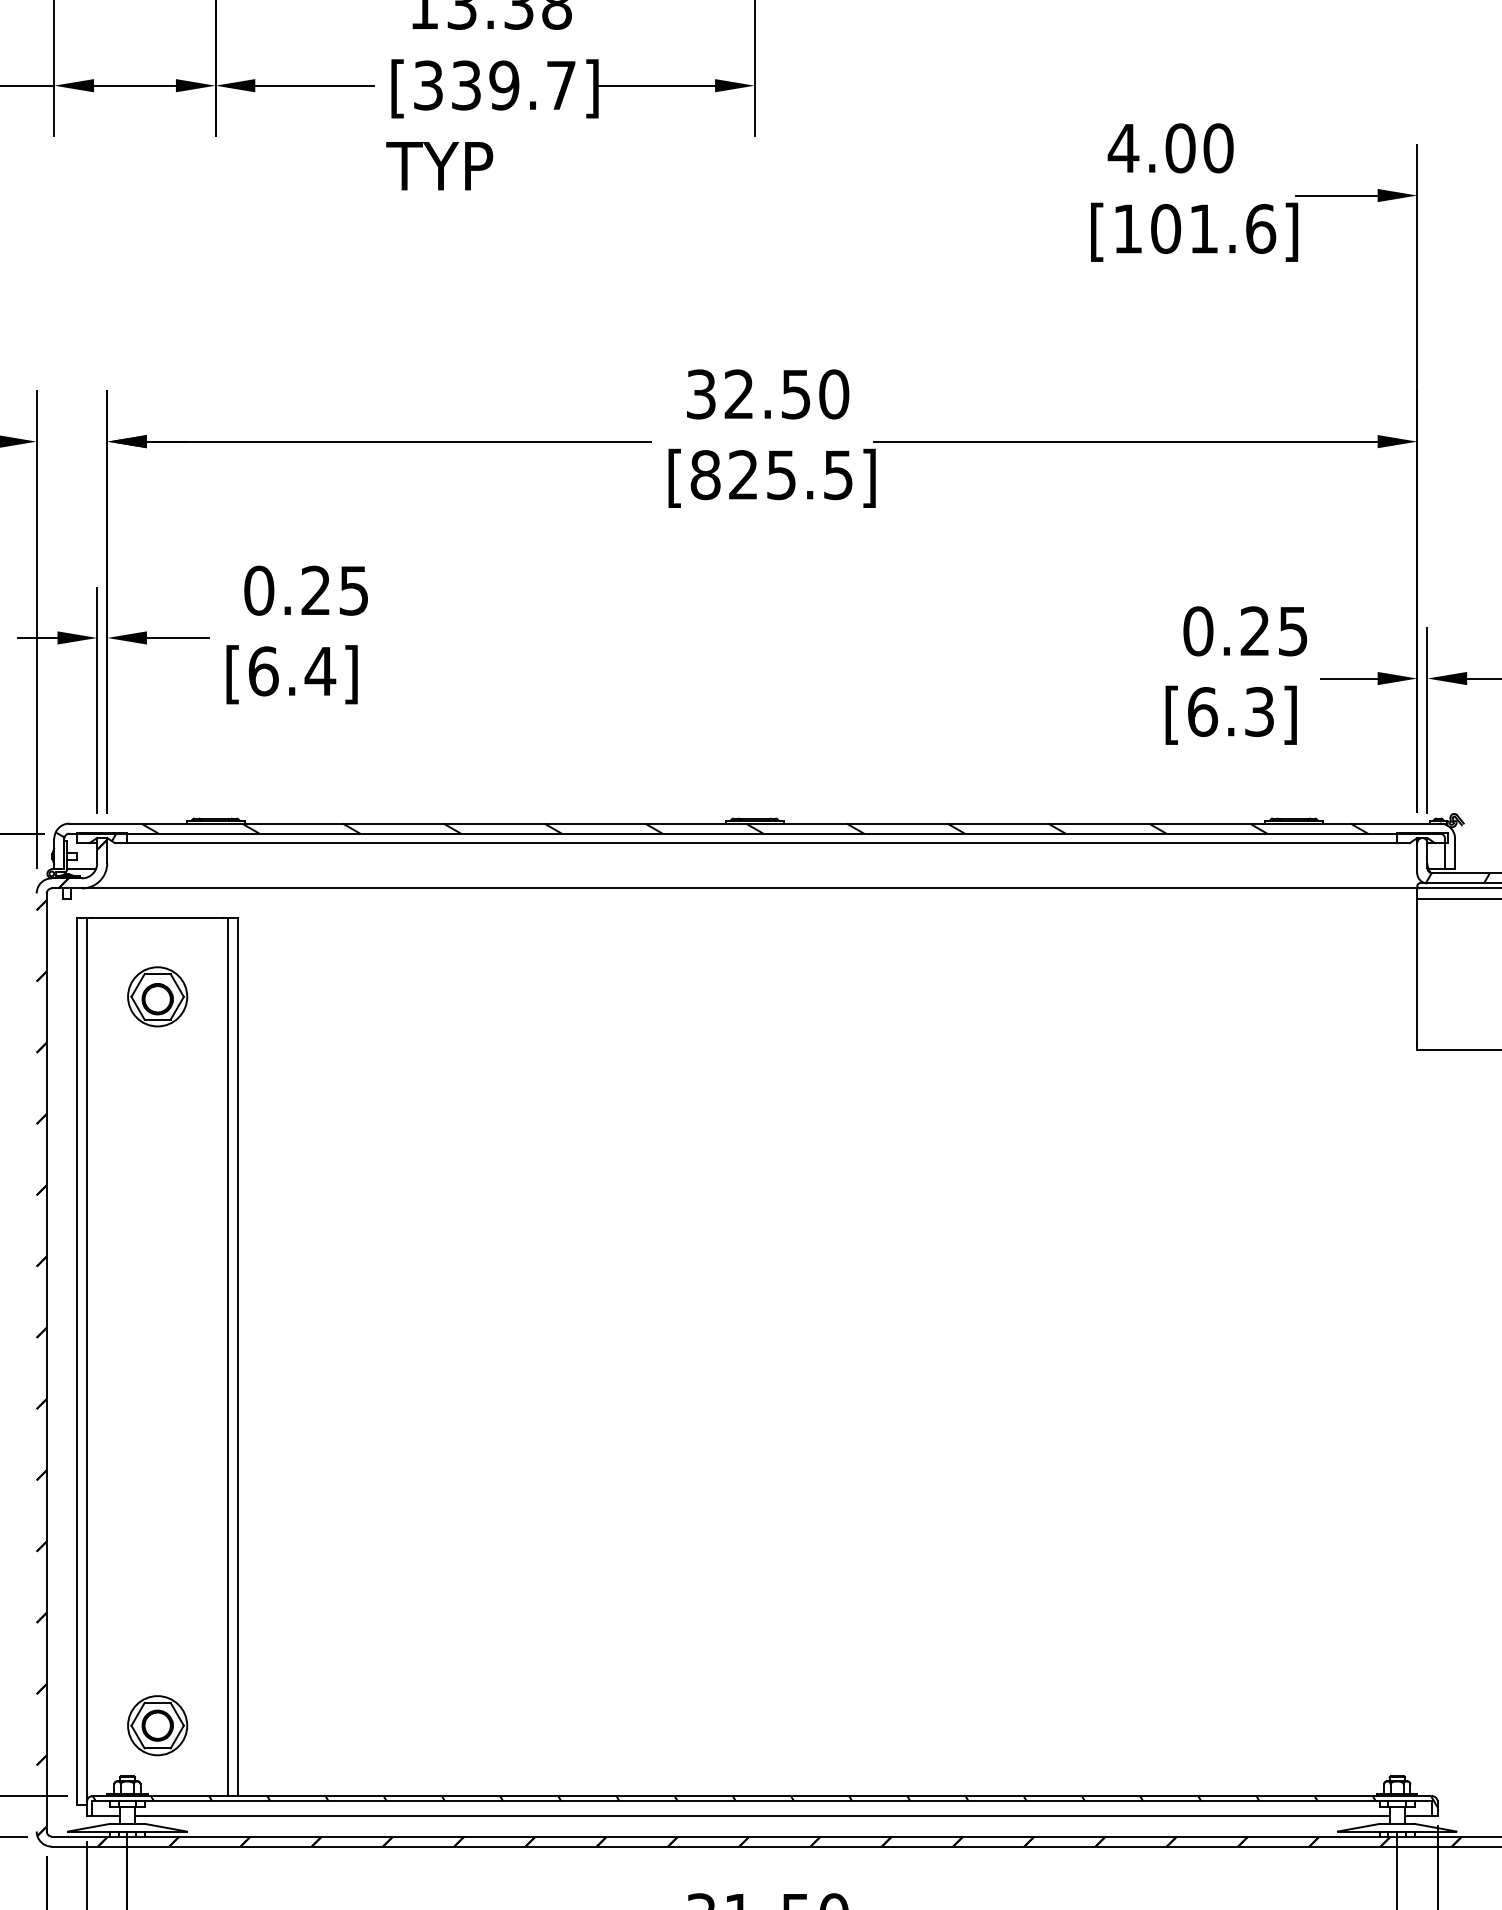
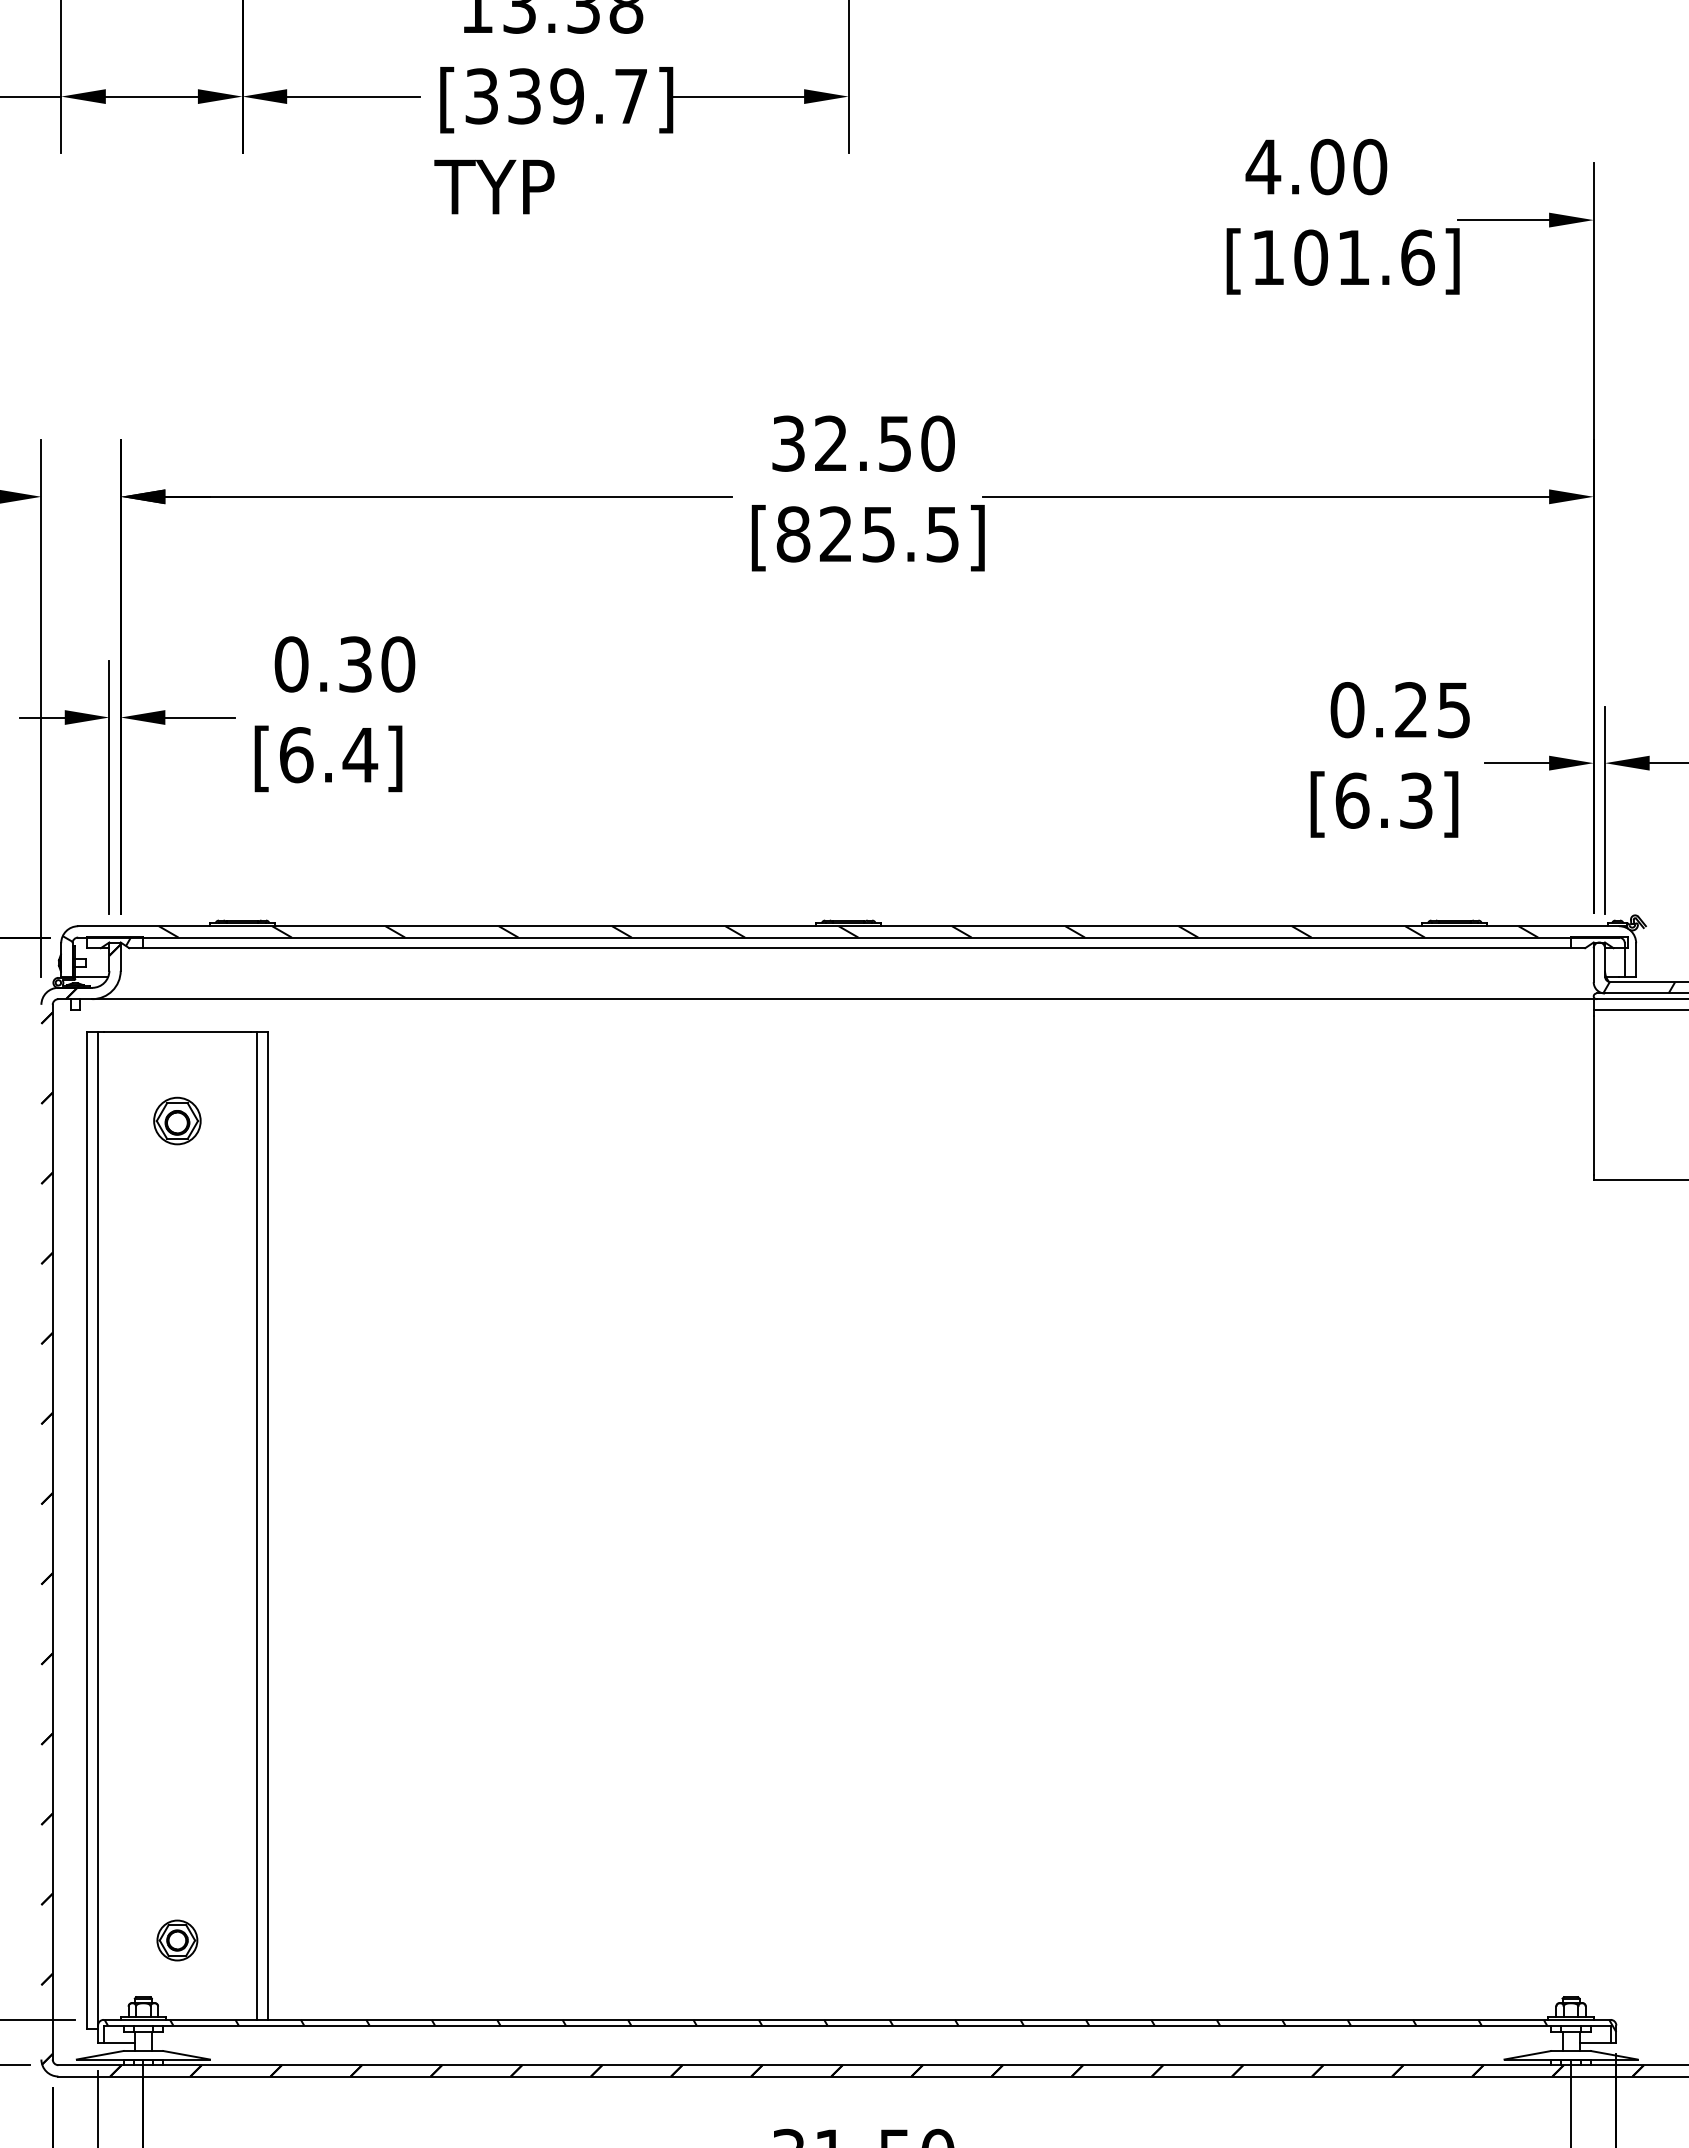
text: (335, 590) -> (377, 664), 0.25 -> 0.30
part: (157, 996) -> (177, 1120), size x0.7
part: (157, 1725) -> (177, 1940), size x0.6
line: (761, 1816) -> (856, 2042), removed

